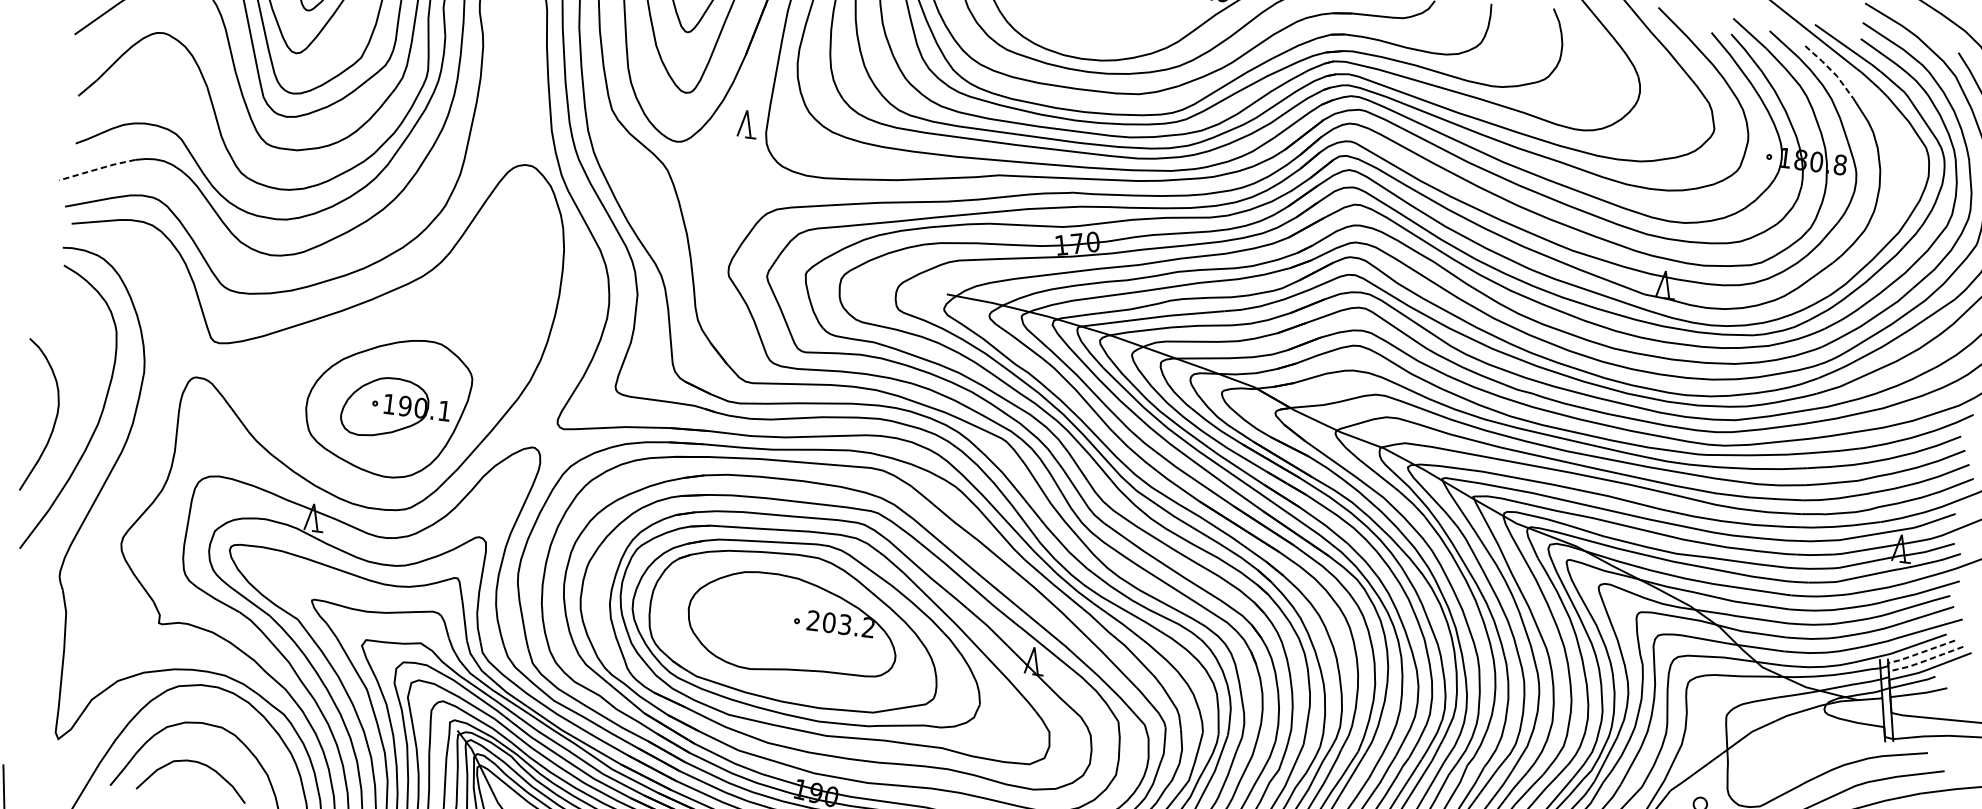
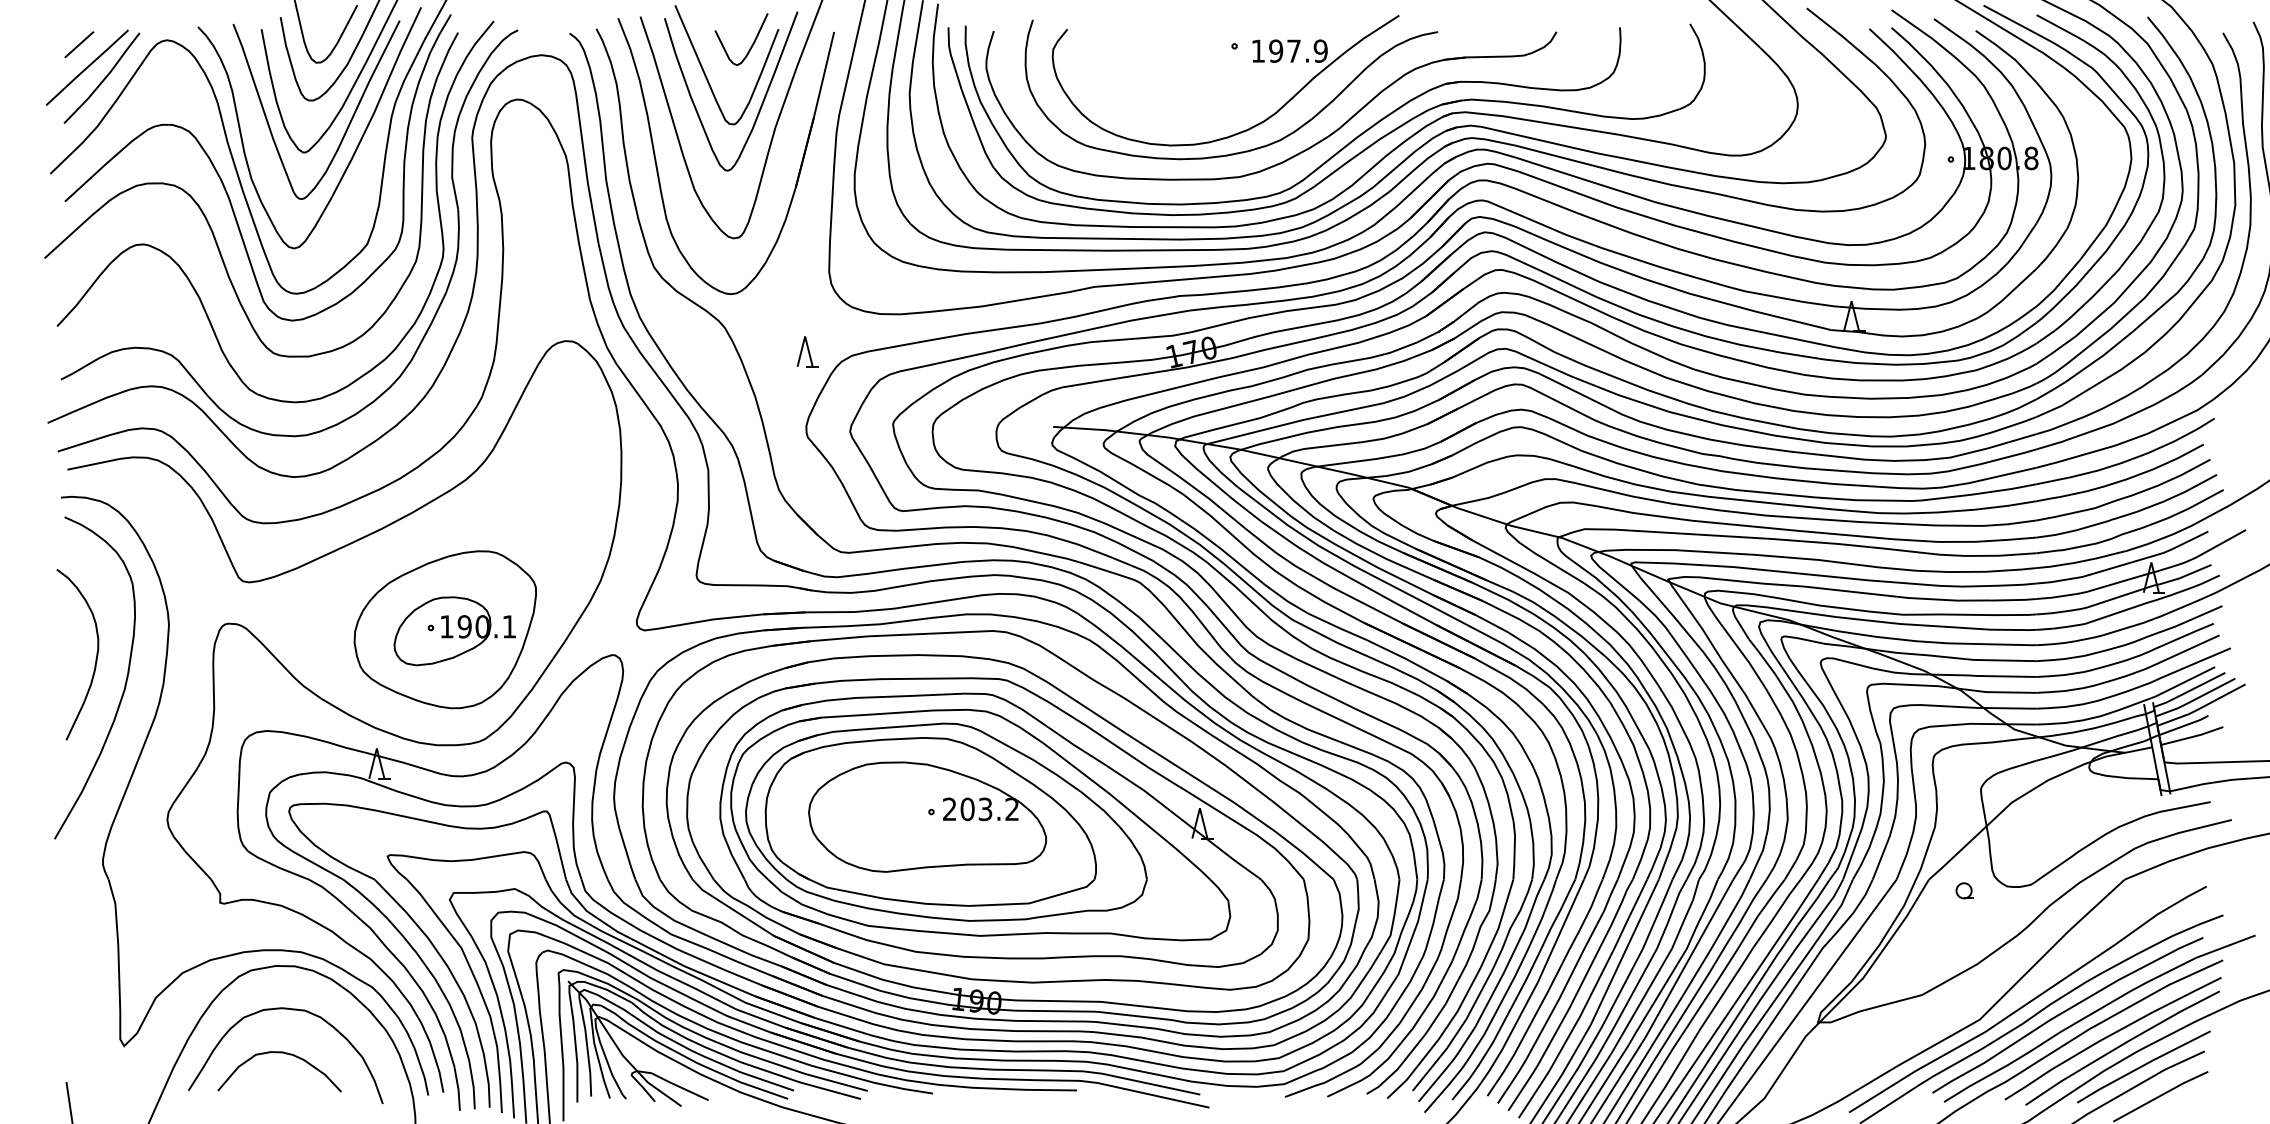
line: (1831, 70) -> (2008, 54), dashed -> solid
part: (747, 123) -> (807, 351), moved
line: (97, 169) -> (88, 405), dashed -> solid
curve: (54, 421) -> (95, 658), moved
line: (1920, 652) -> (2188, 691), dashed -> solid
line: (1924, 660) -> (2194, 699), dashed -> solid

